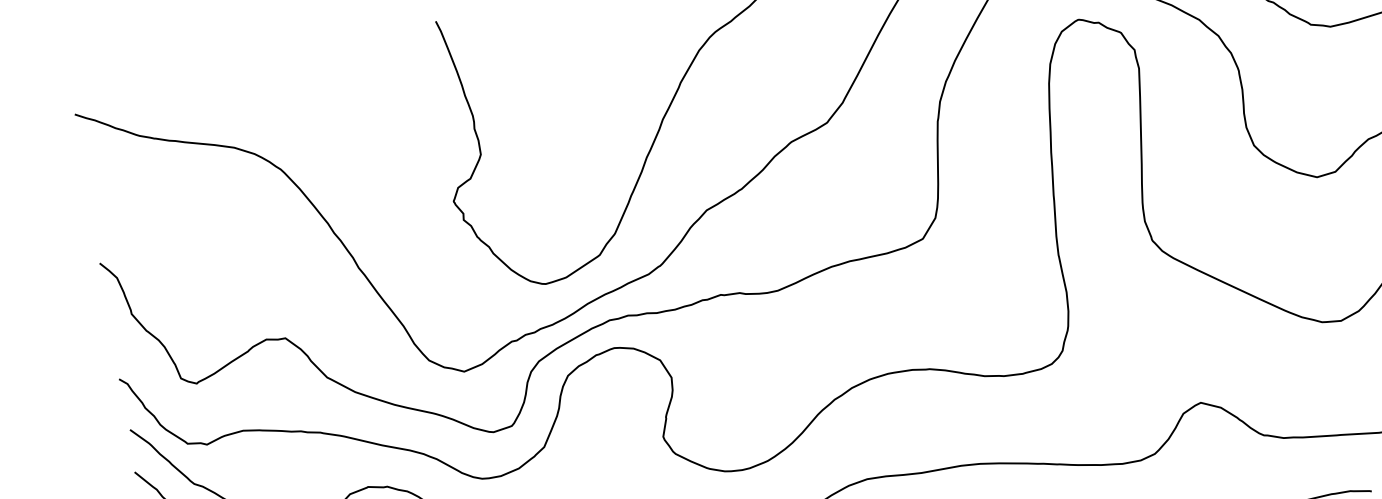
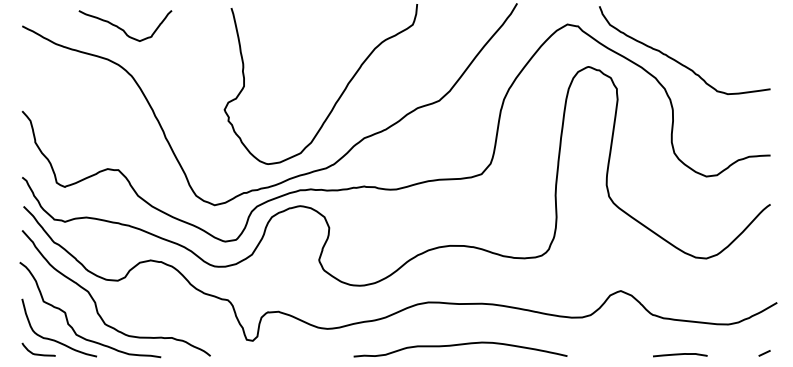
curve: (251, 89) -> (122, 28), added

